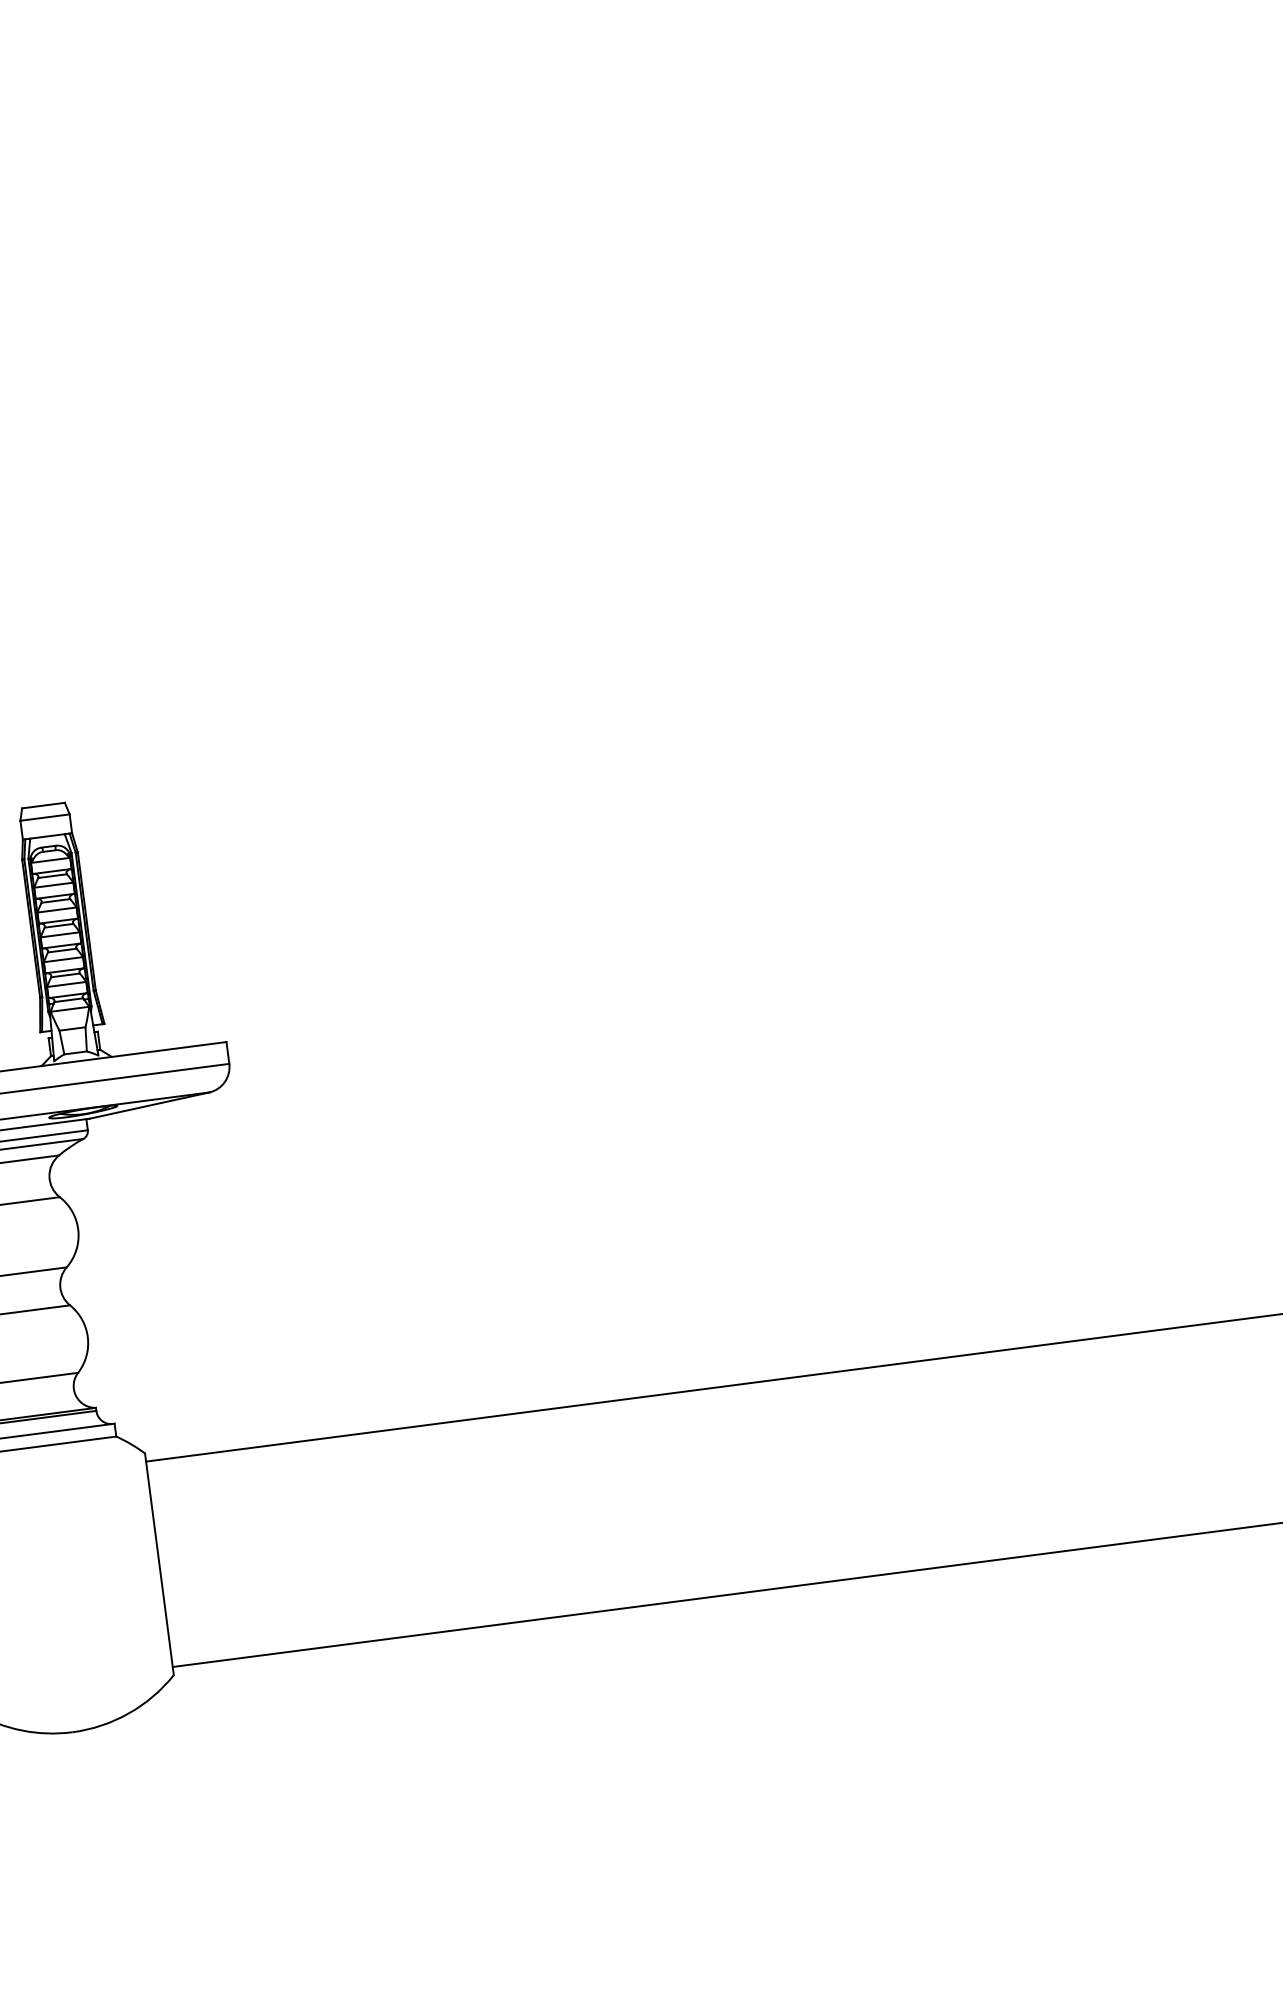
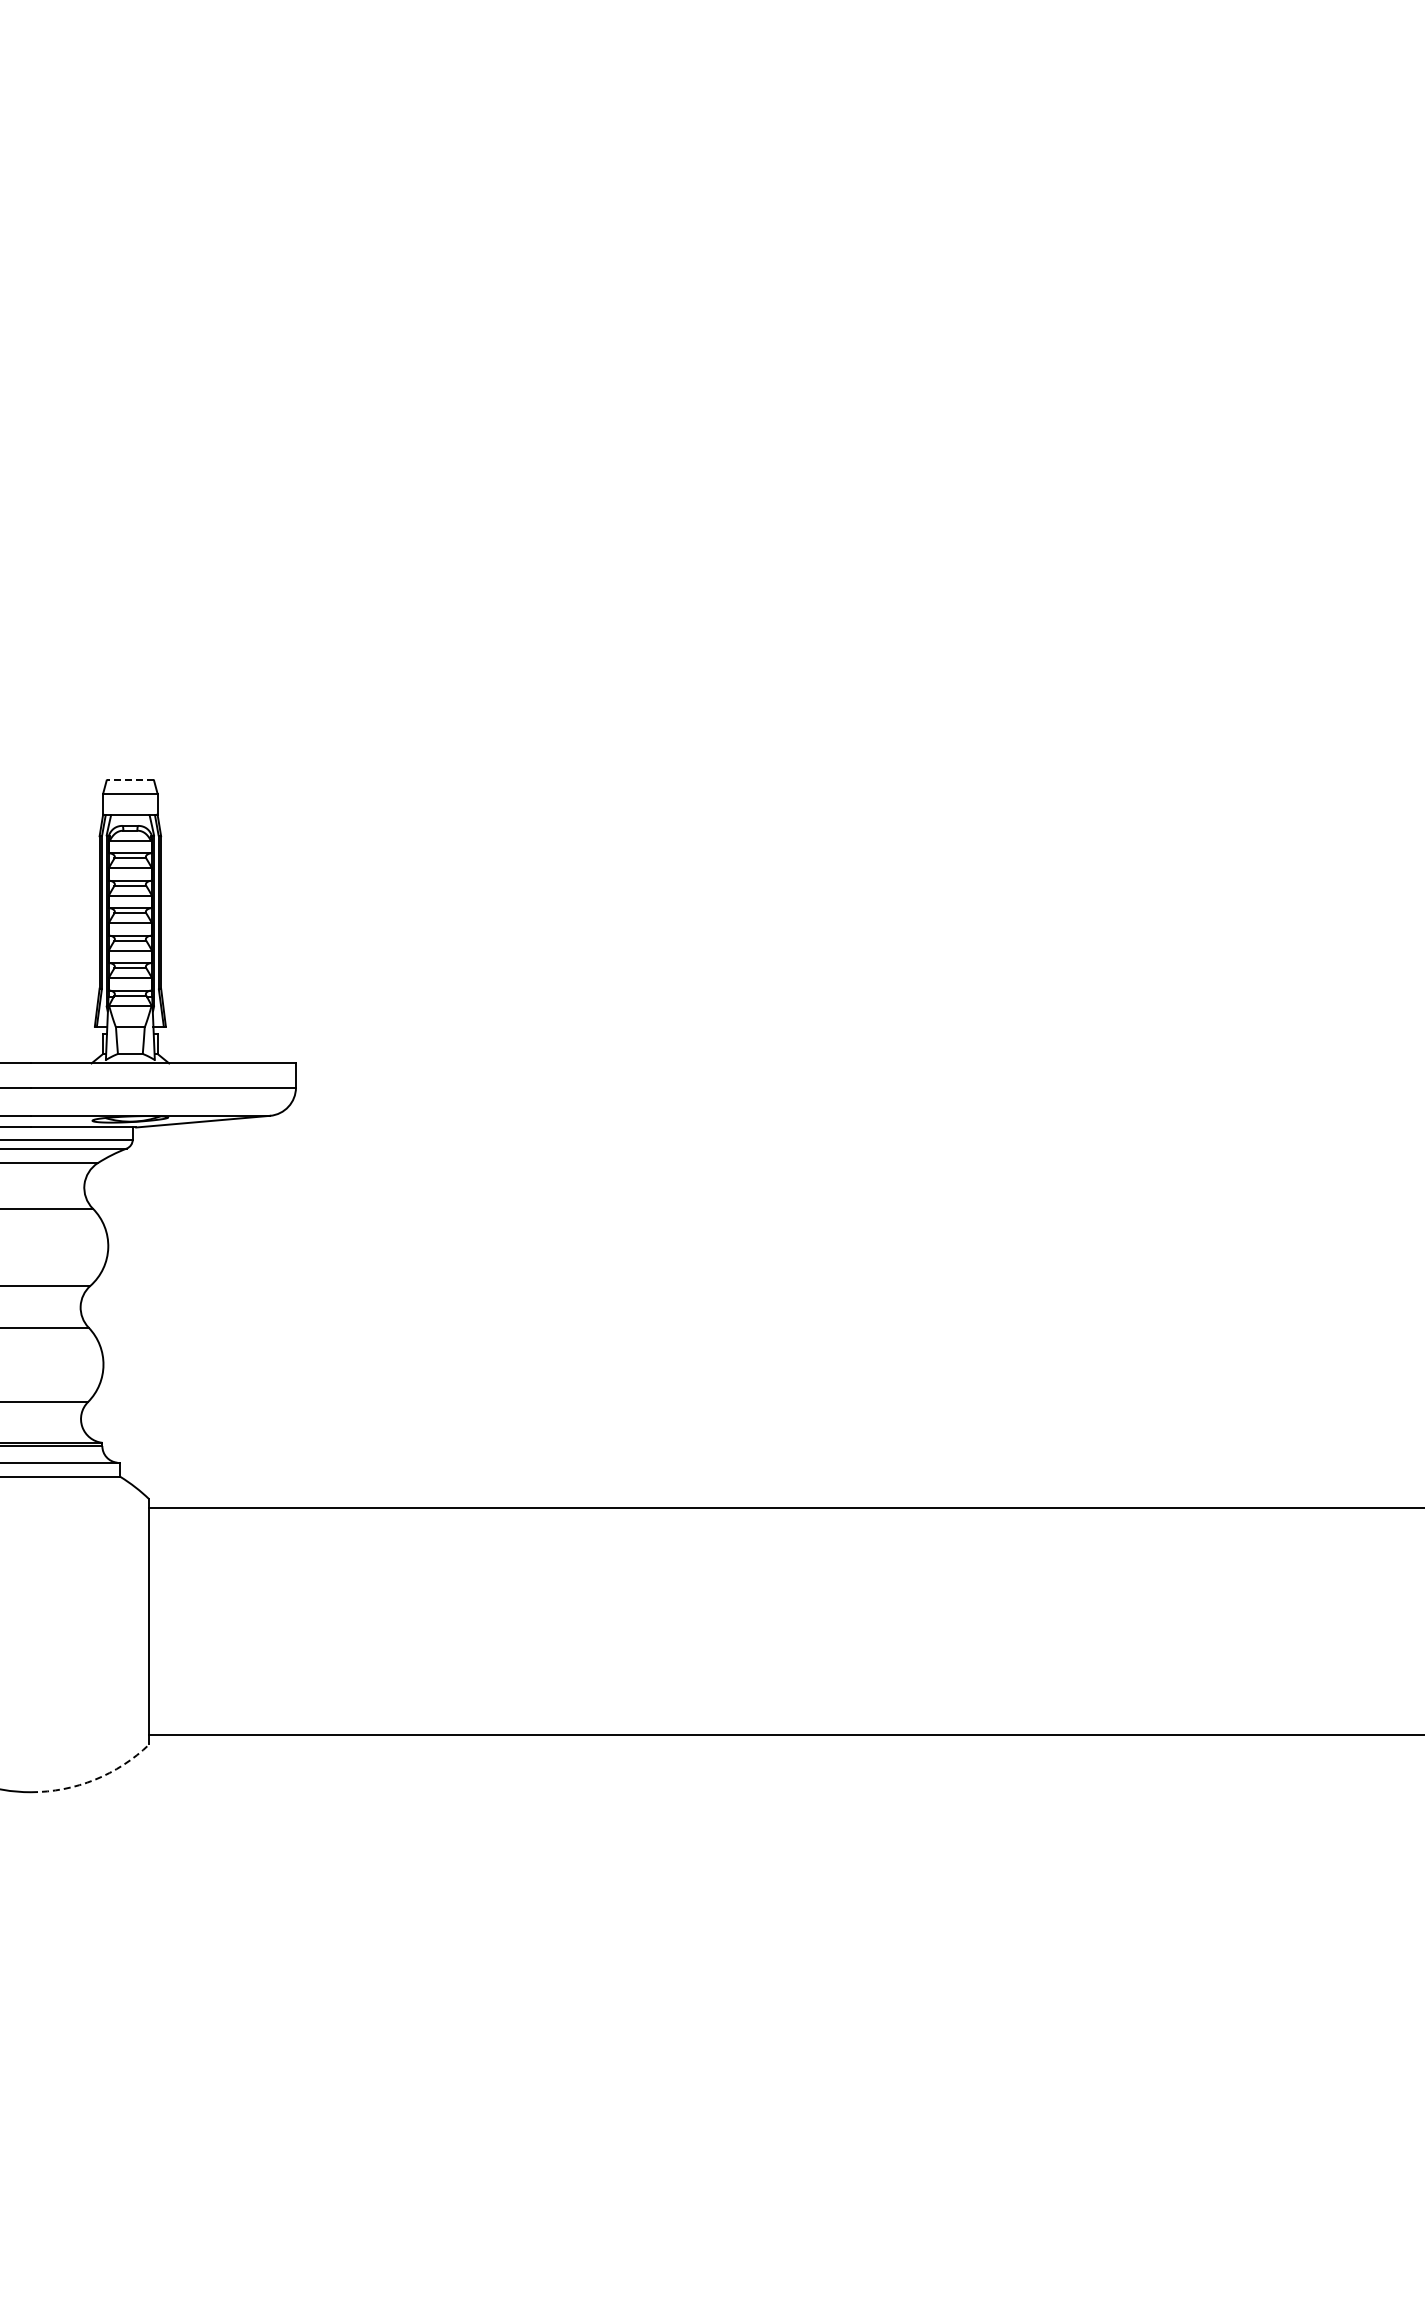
line: (43, 805) -> (130, 780), solid -> dashed
arc: (128, 1713) -> (94, 1779), solid -> dashed

